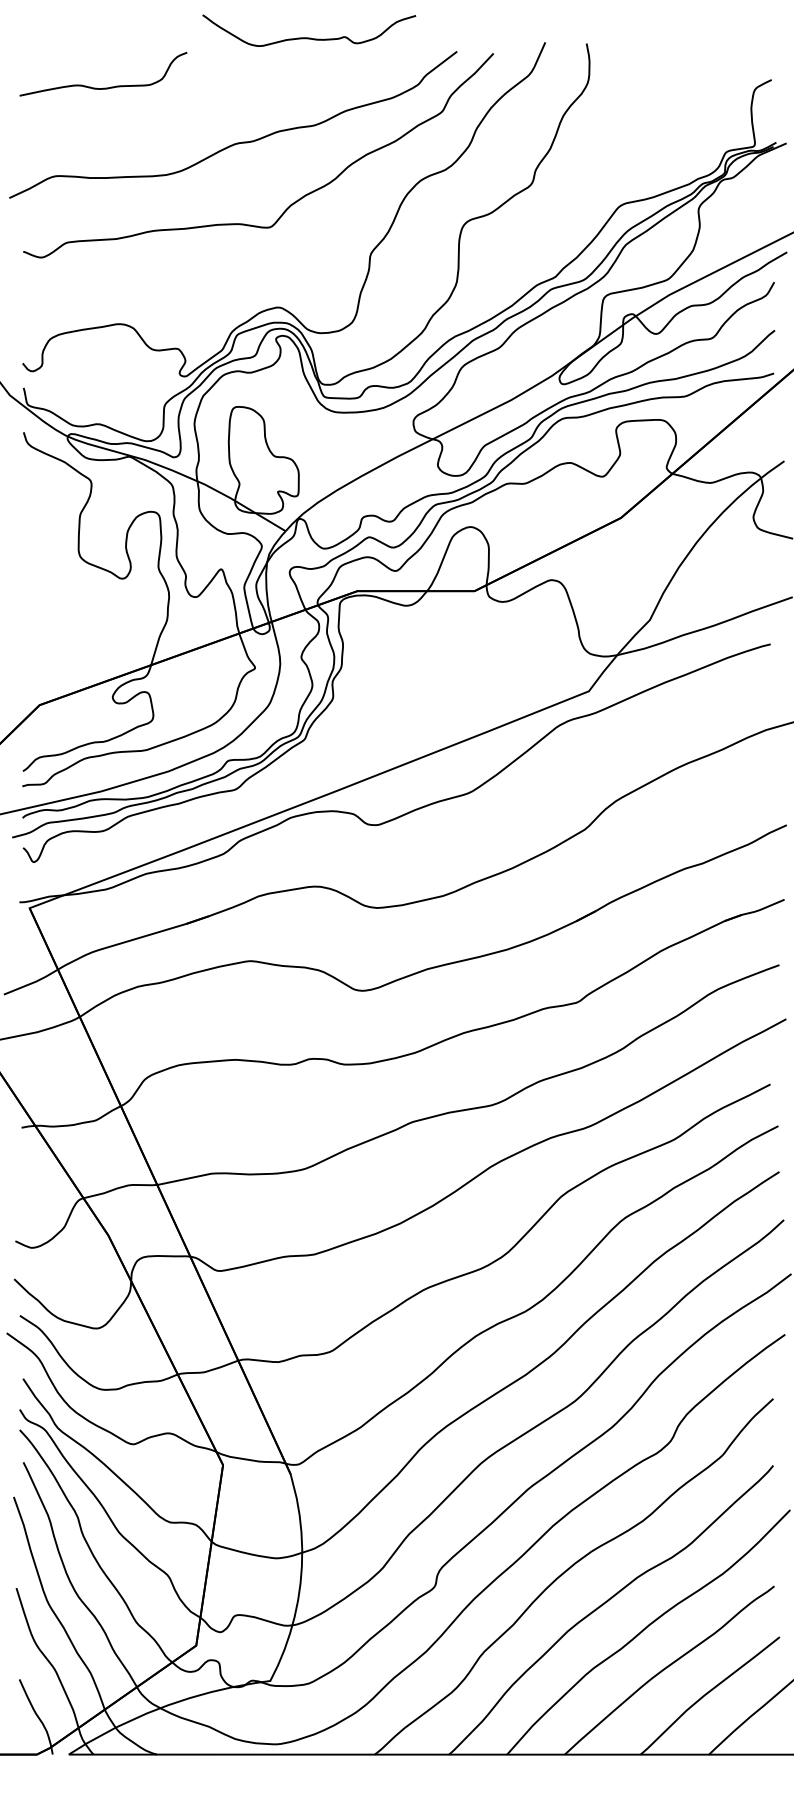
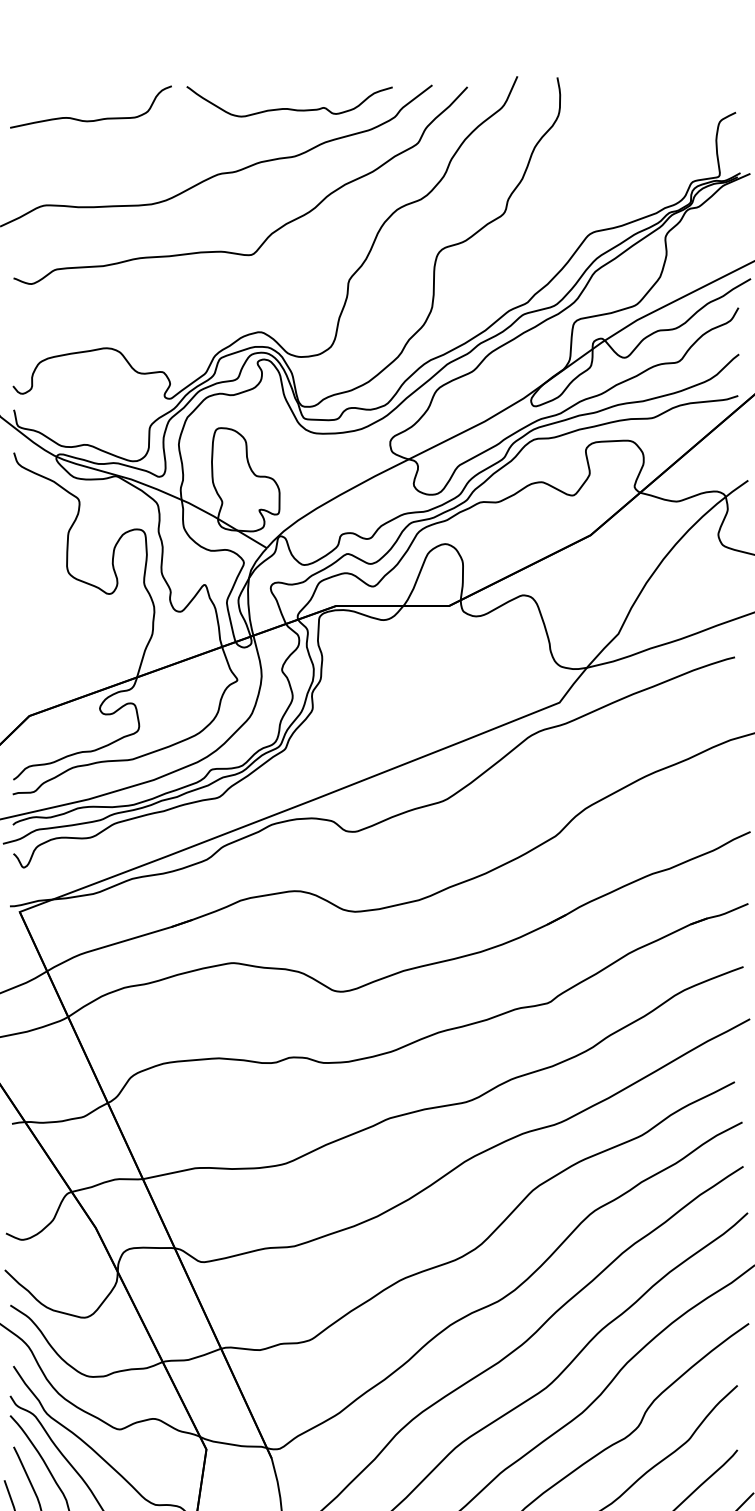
curve: (309, 37) -> (289, 108), moved

